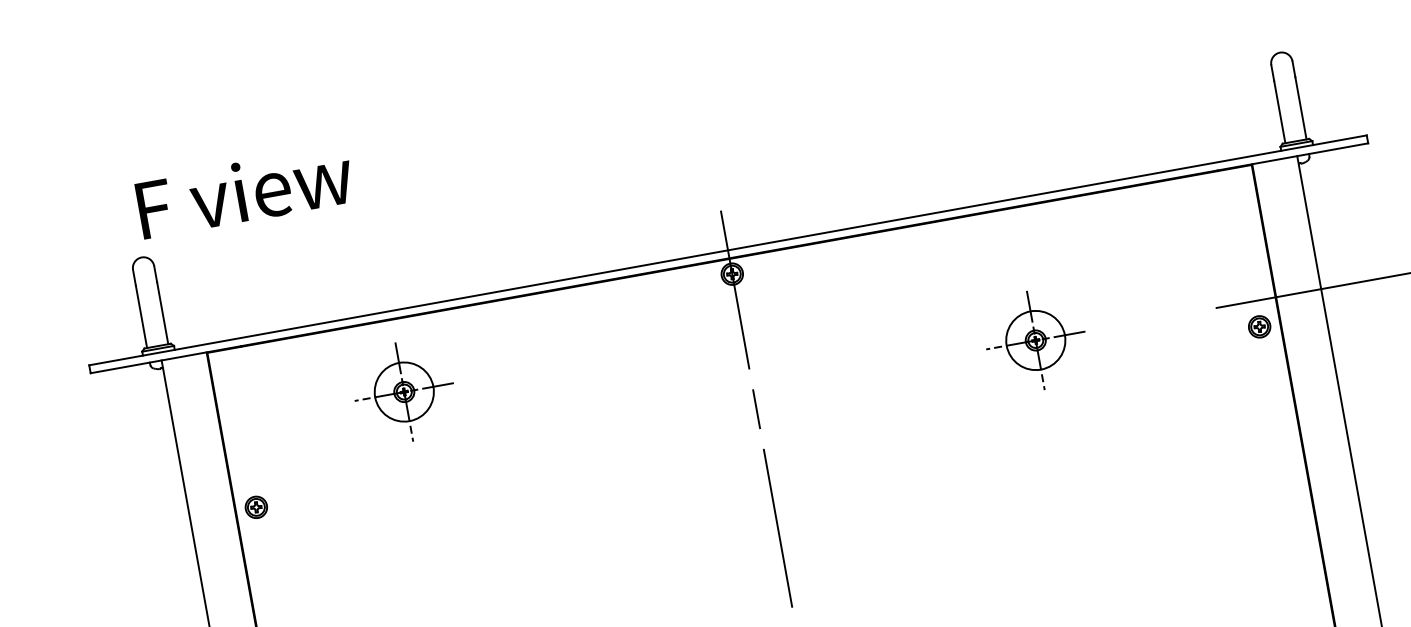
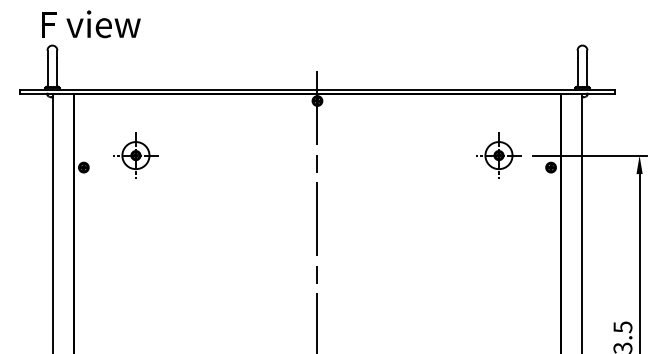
text: (245, 192) -> (91, 24), moved
part: (1034, 340) -> (498, 155), moved
part: (403, 392) -> (135, 155), moved

